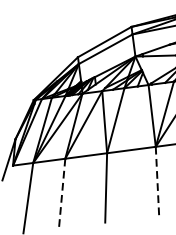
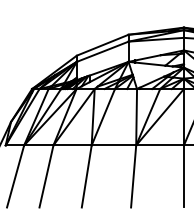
line: (157, 181) -> (133, 176), dashed -> solid
line: (62, 193) -> (46, 176), dashed -> solid

